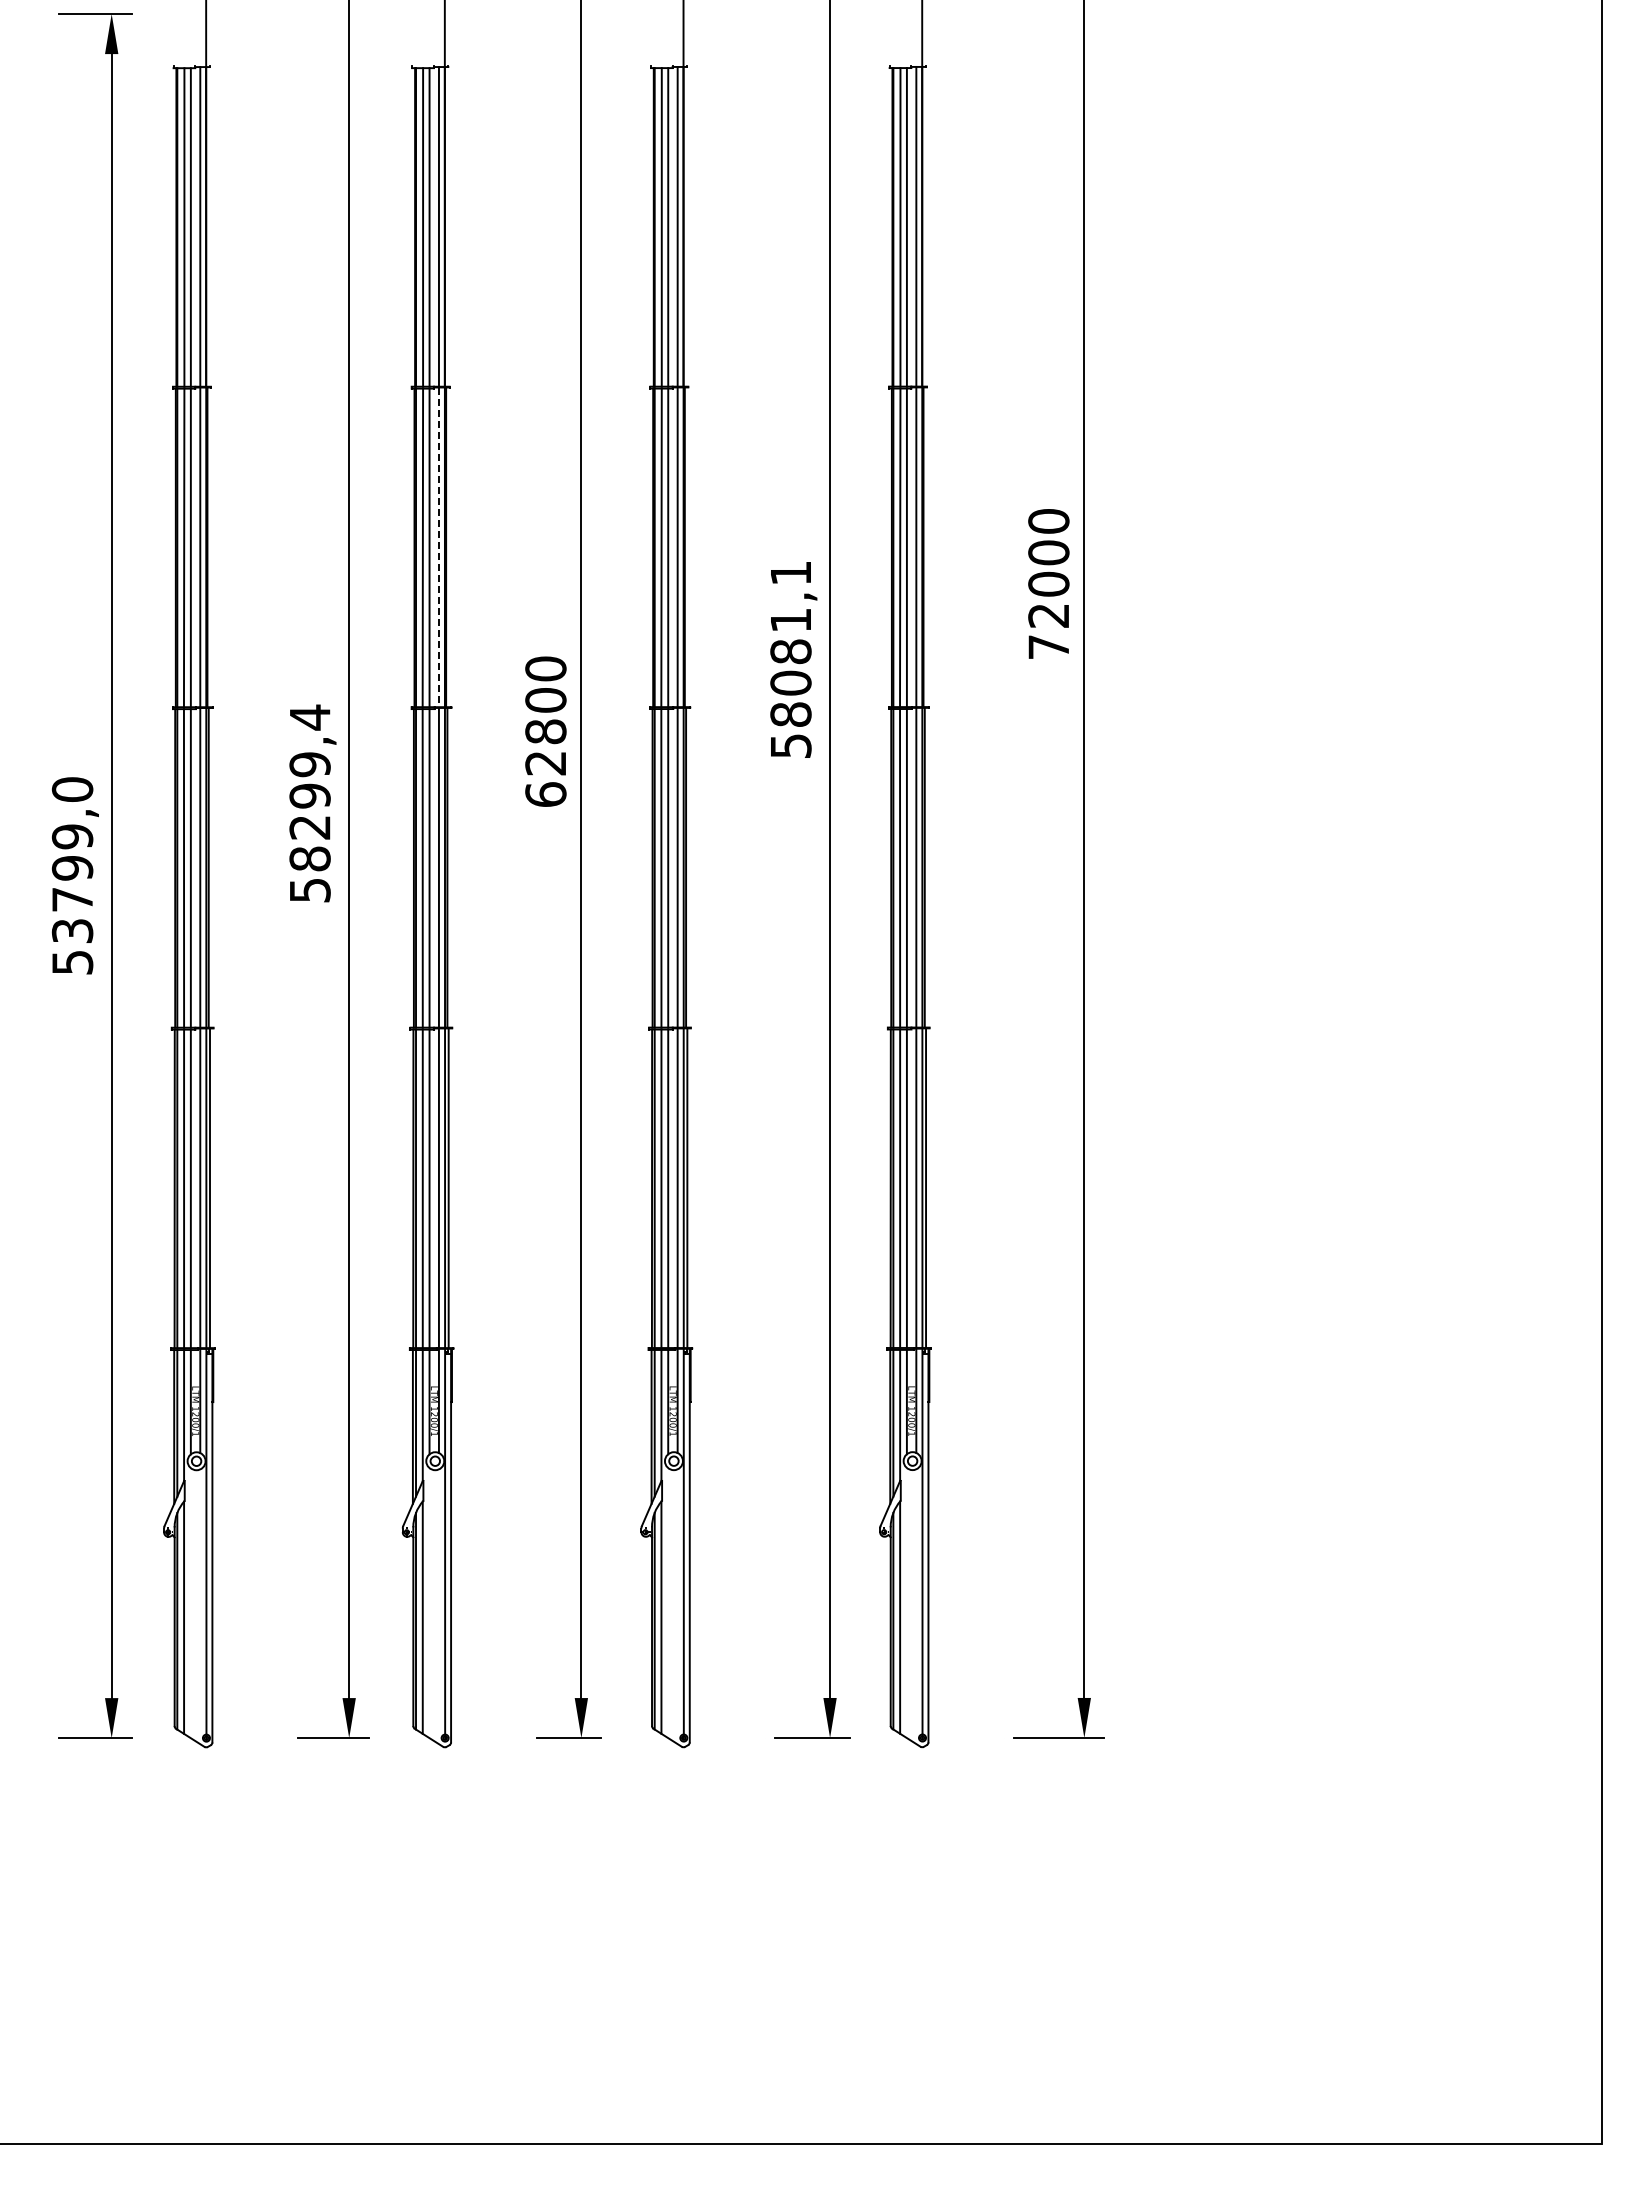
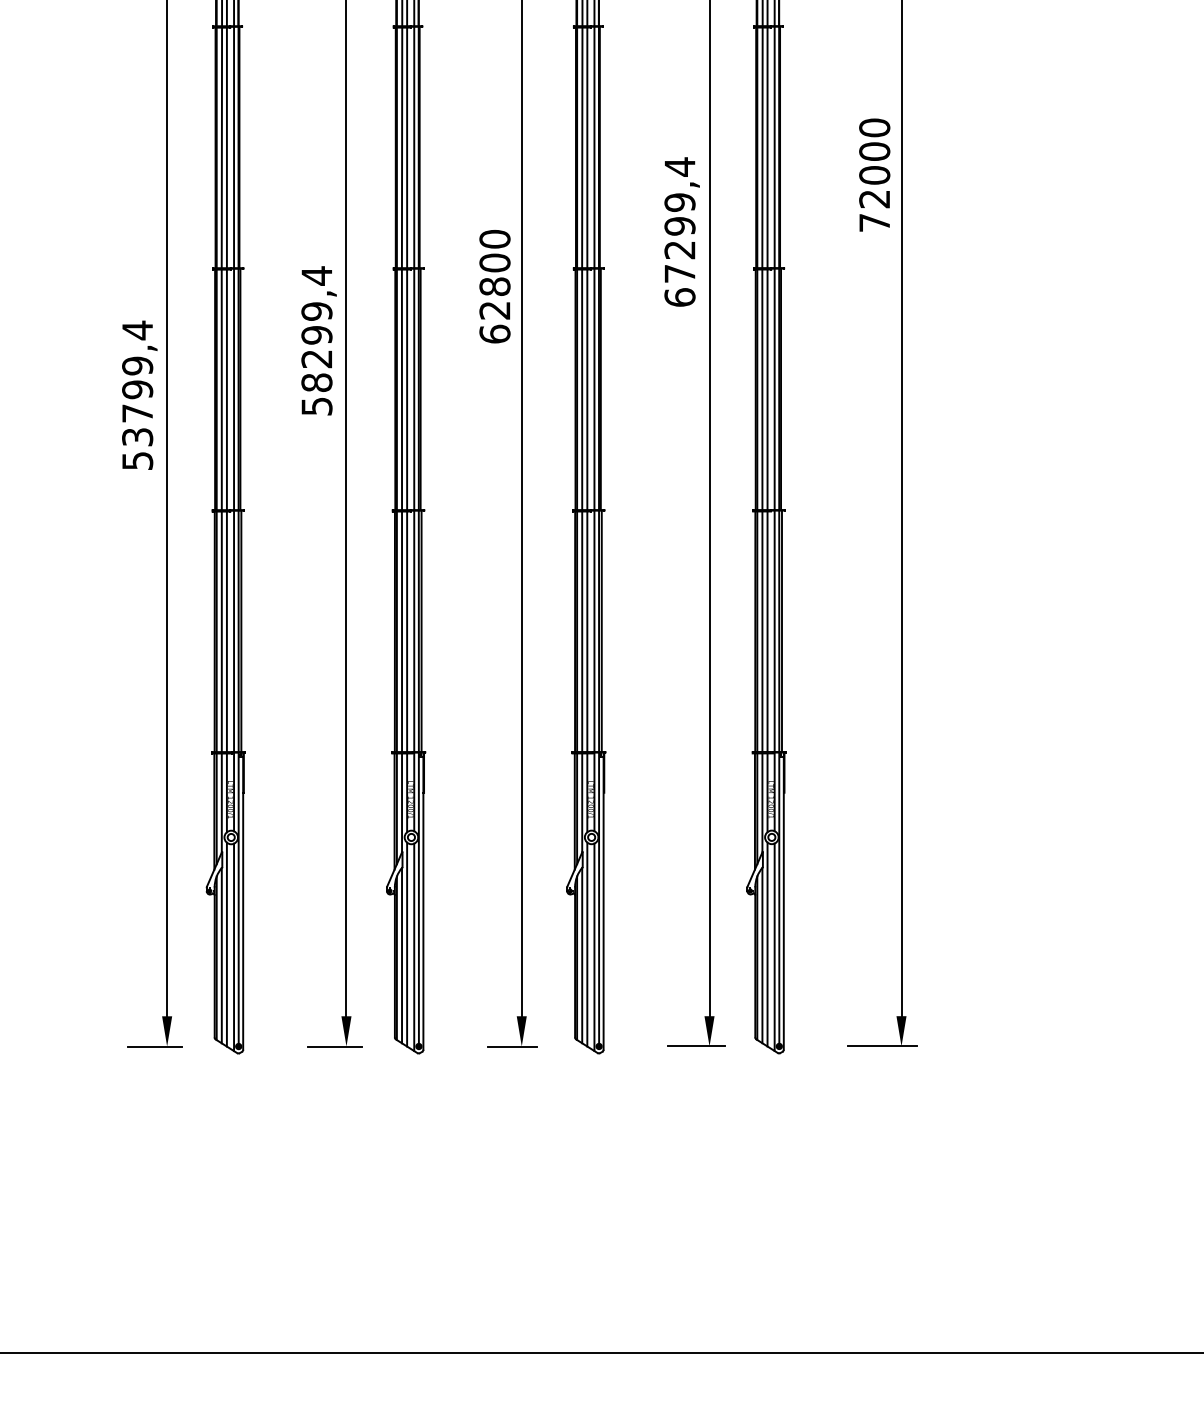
line: (438, 547) -> (413, 147), dashed -> solid
text: (790, 659) -> (679, 232), 58081,1 -> 67299,4
text: (72, 789) -> (137, 330), 53799,0 -> 53799,4
line: (190, 1603) -> (226, 944), added
line: (429, 1603) -> (407, 944), added
line: (668, 1603) -> (587, 944), added
line: (906, 1603) -> (767, 944), added
line: (200, 1606) -> (234, 947), added
line: (438, 1606) -> (413, 947), added
line: (677, 1606) -> (594, 947), added
line: (916, 1606) -> (774, 947), added

